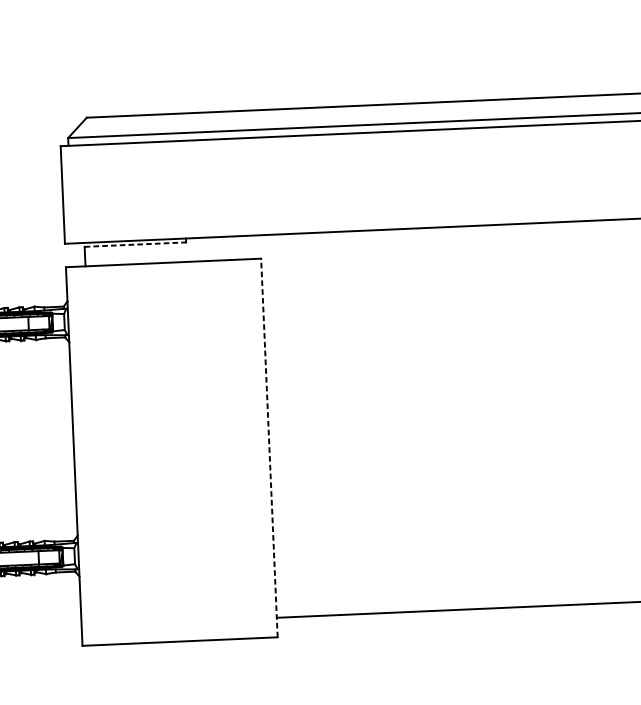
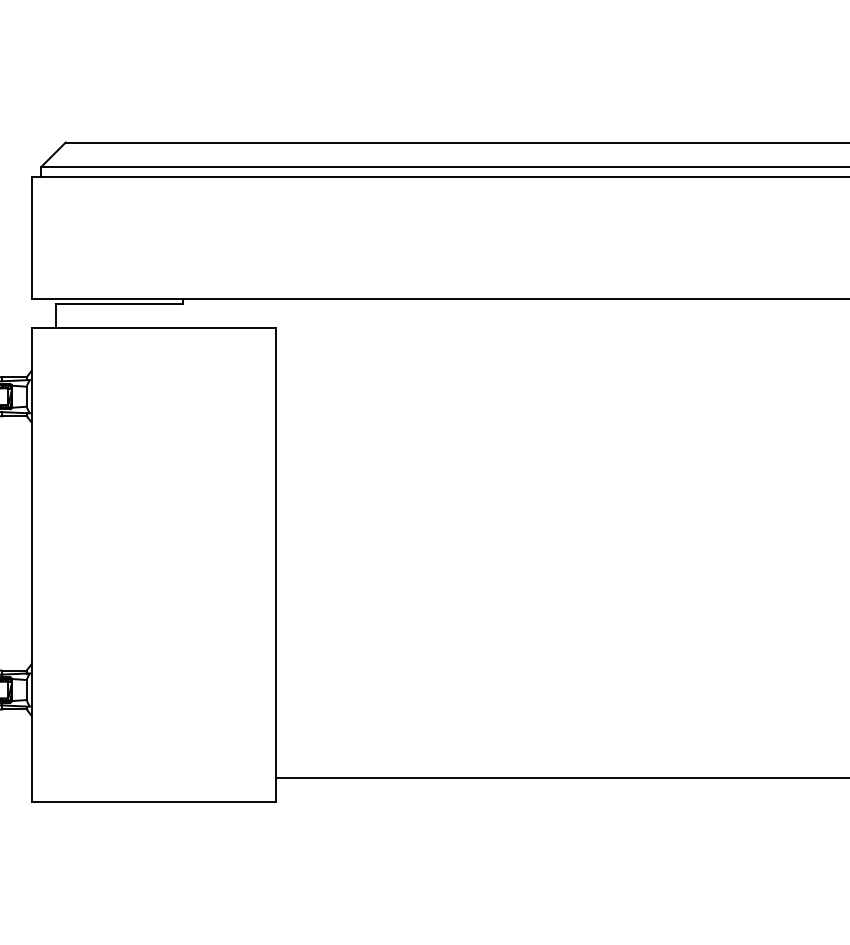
line: (135, 244) -> (119, 303), dashed -> solid
line: (269, 447) -> (275, 564), dashed -> solid

